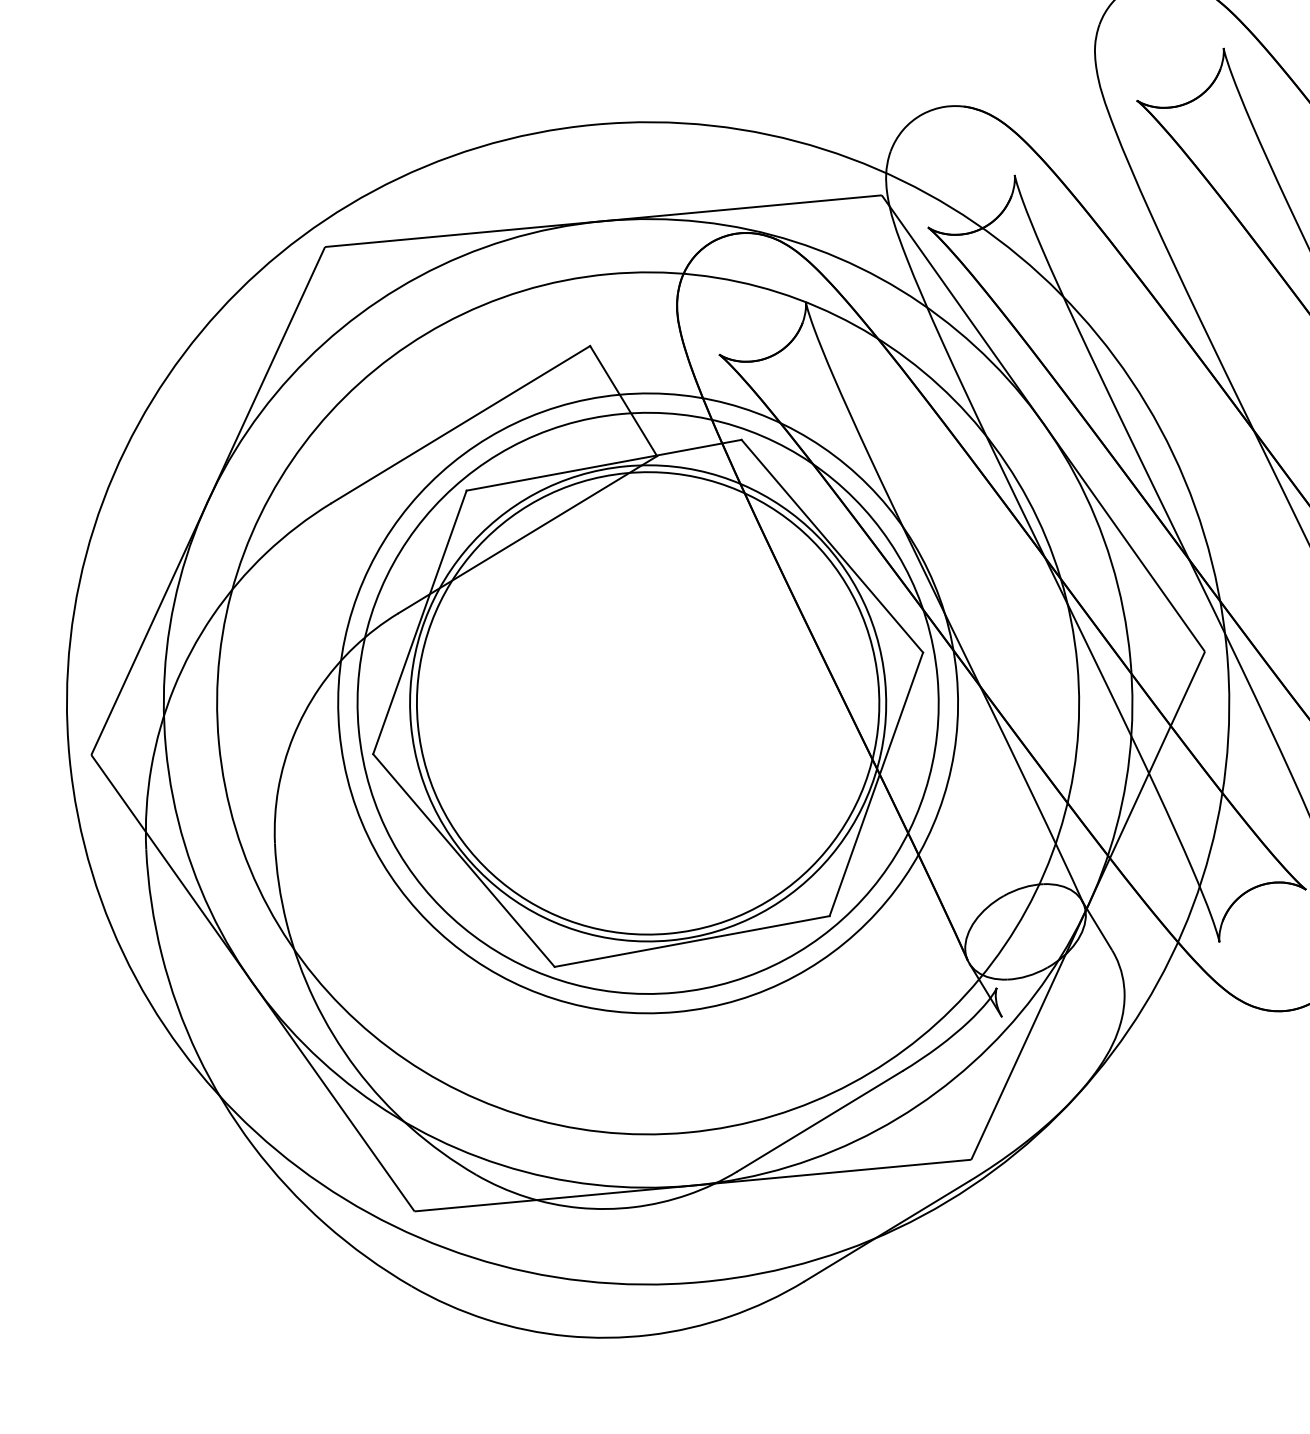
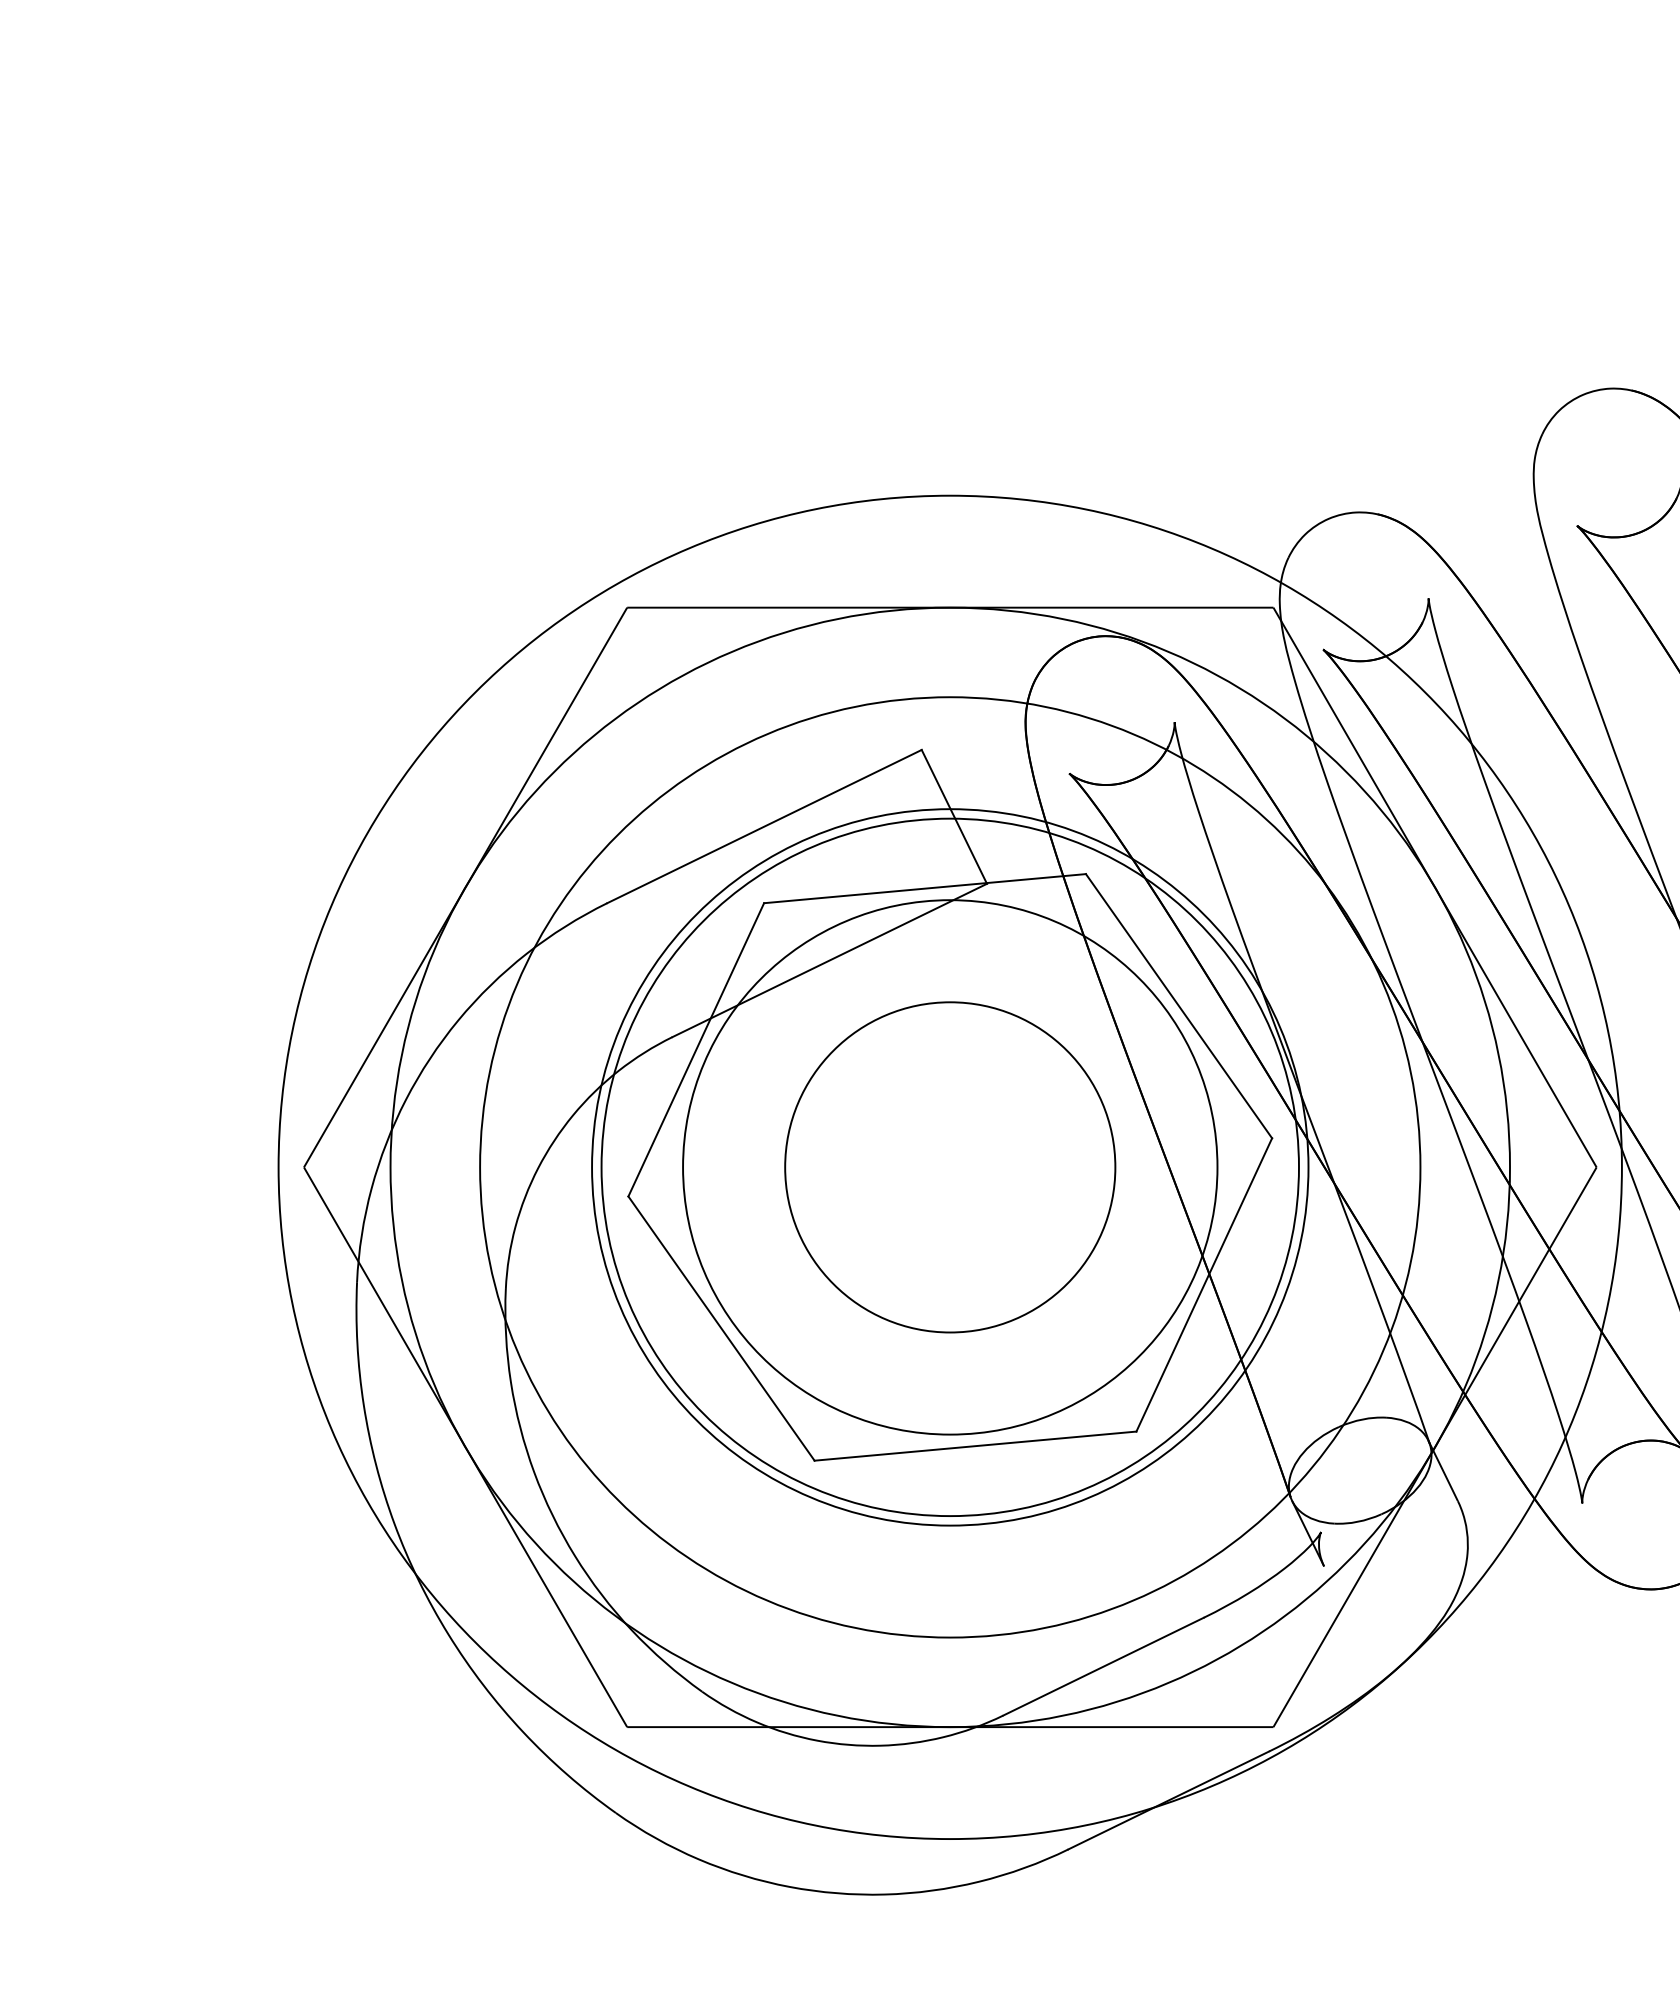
circle: (648, 703) -> (950, 1167), size x0.6
circle: (648, 703) -> (950, 1167), size x0.7
circle: (648, 703) -> (950, 1167), size x1.4

